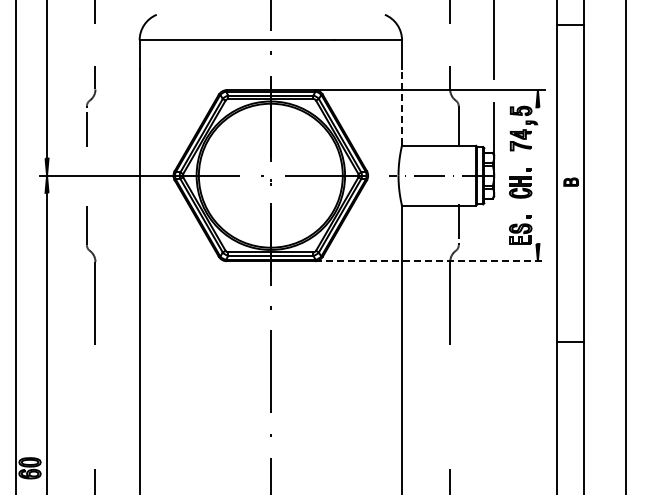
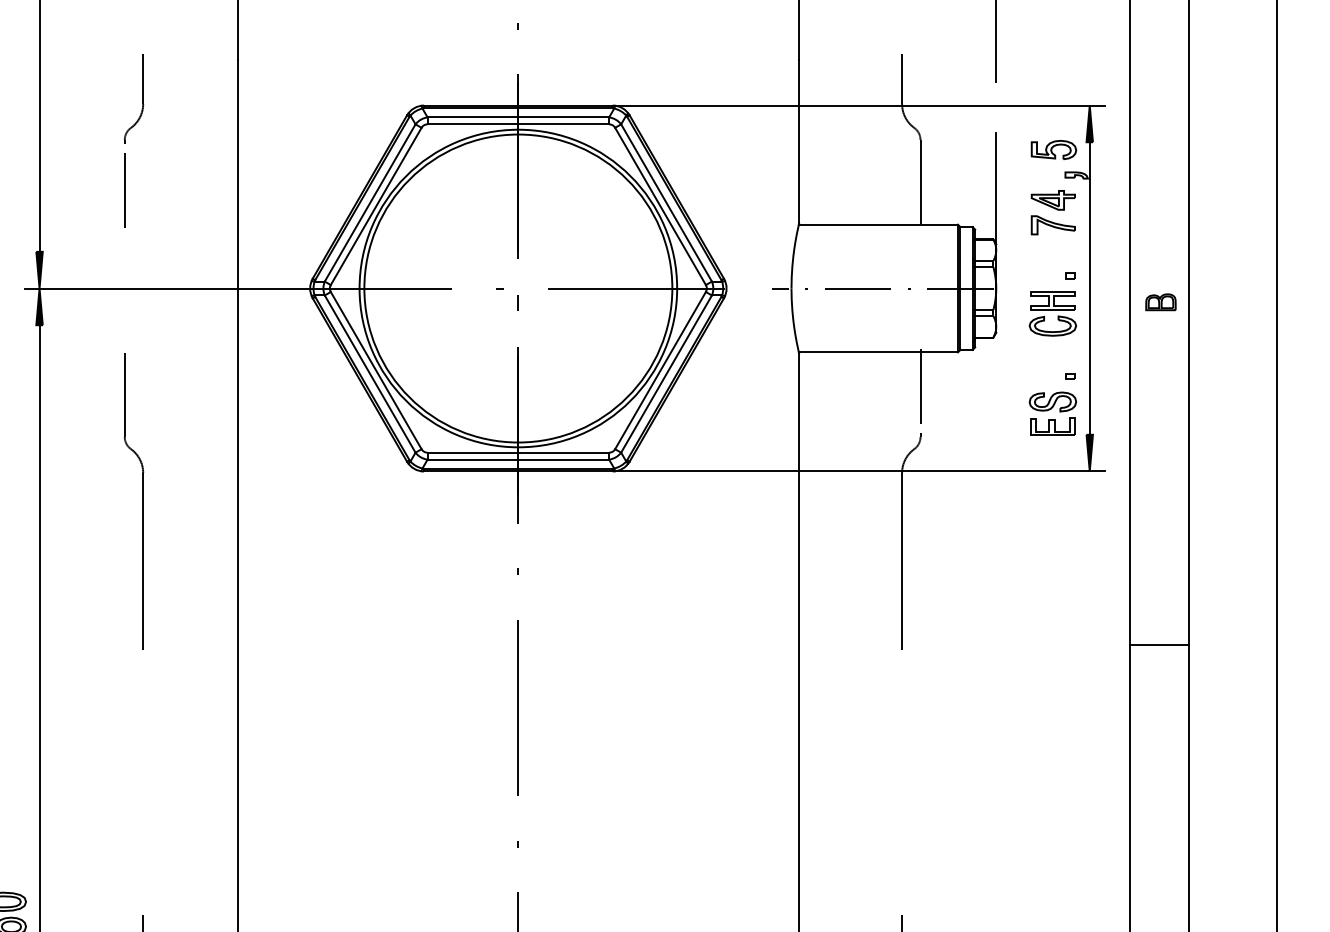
line: (402, 106) -> (800, 140), dashed -> solid
line: (537, 175) -> (1088, 288), added
line: (429, 261) -> (857, 472), dashed -> solid

